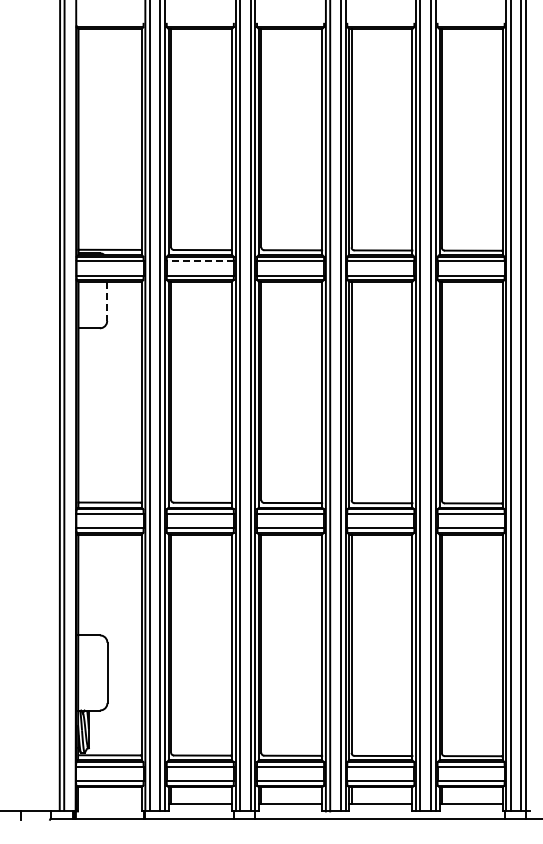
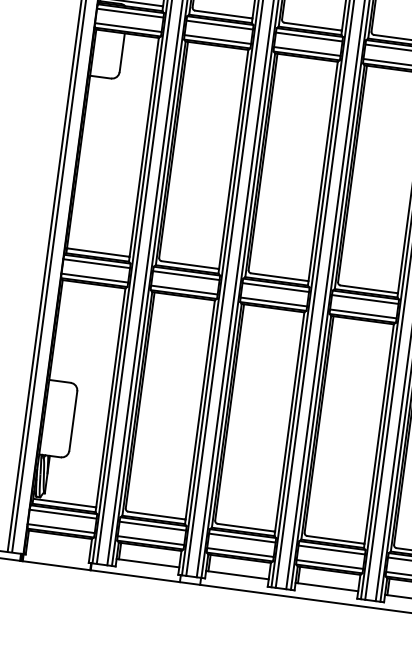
line: (200, 261) -> (219, 25), dashed -> solid
line: (107, 301) -> (122, 52), dashed -> solid

